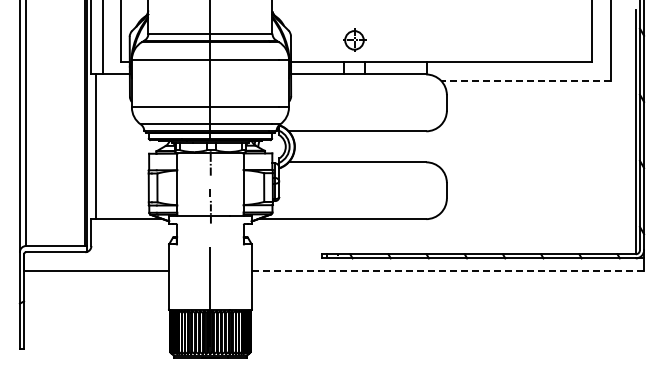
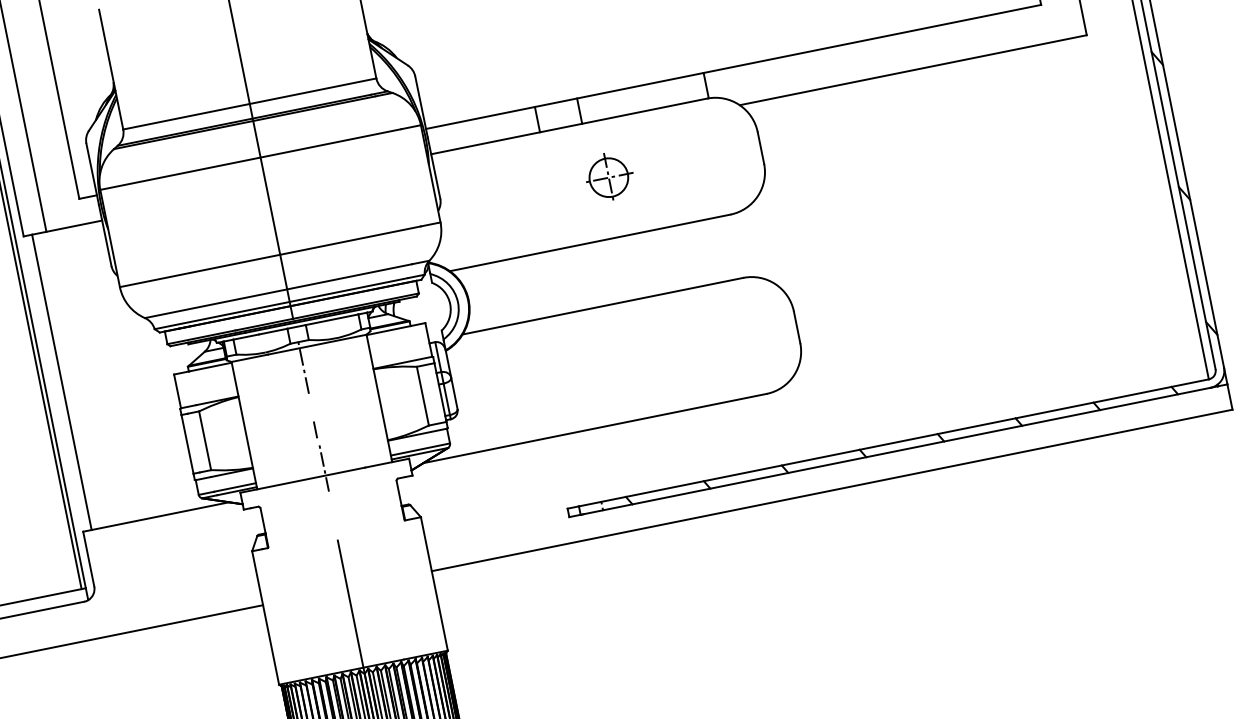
part: (354, 39) -> (608, 175), moved
line: (525, 80) -> (912, 70), dashed -> solid
line: (448, 270) -> (833, 489), dashed -> solid

